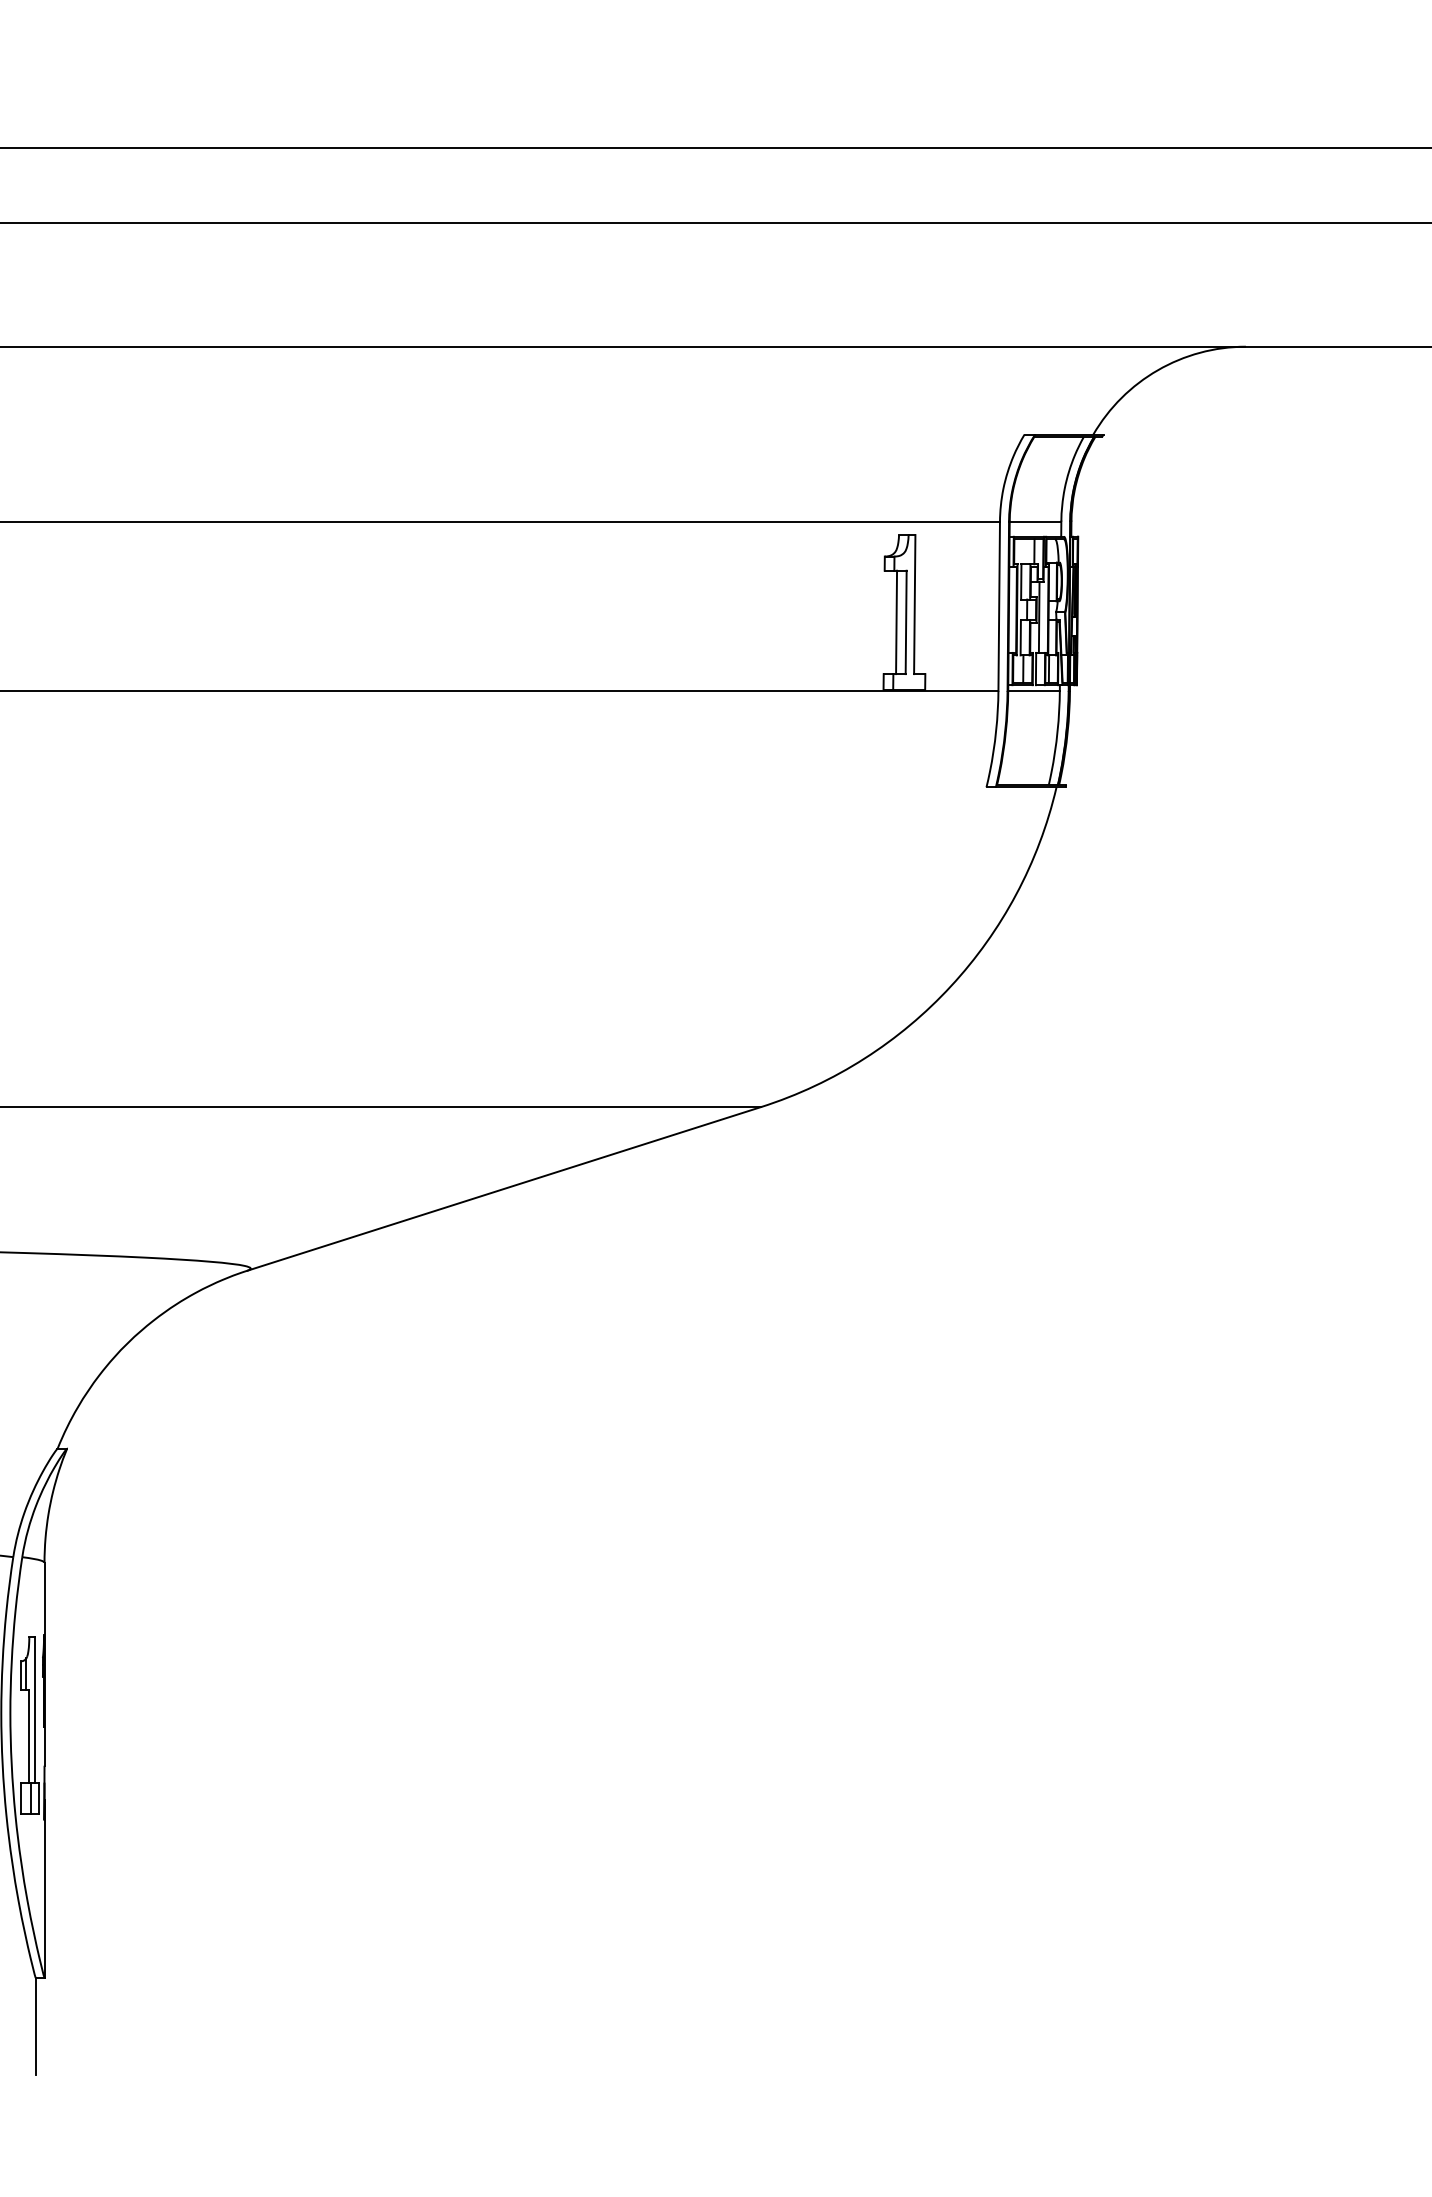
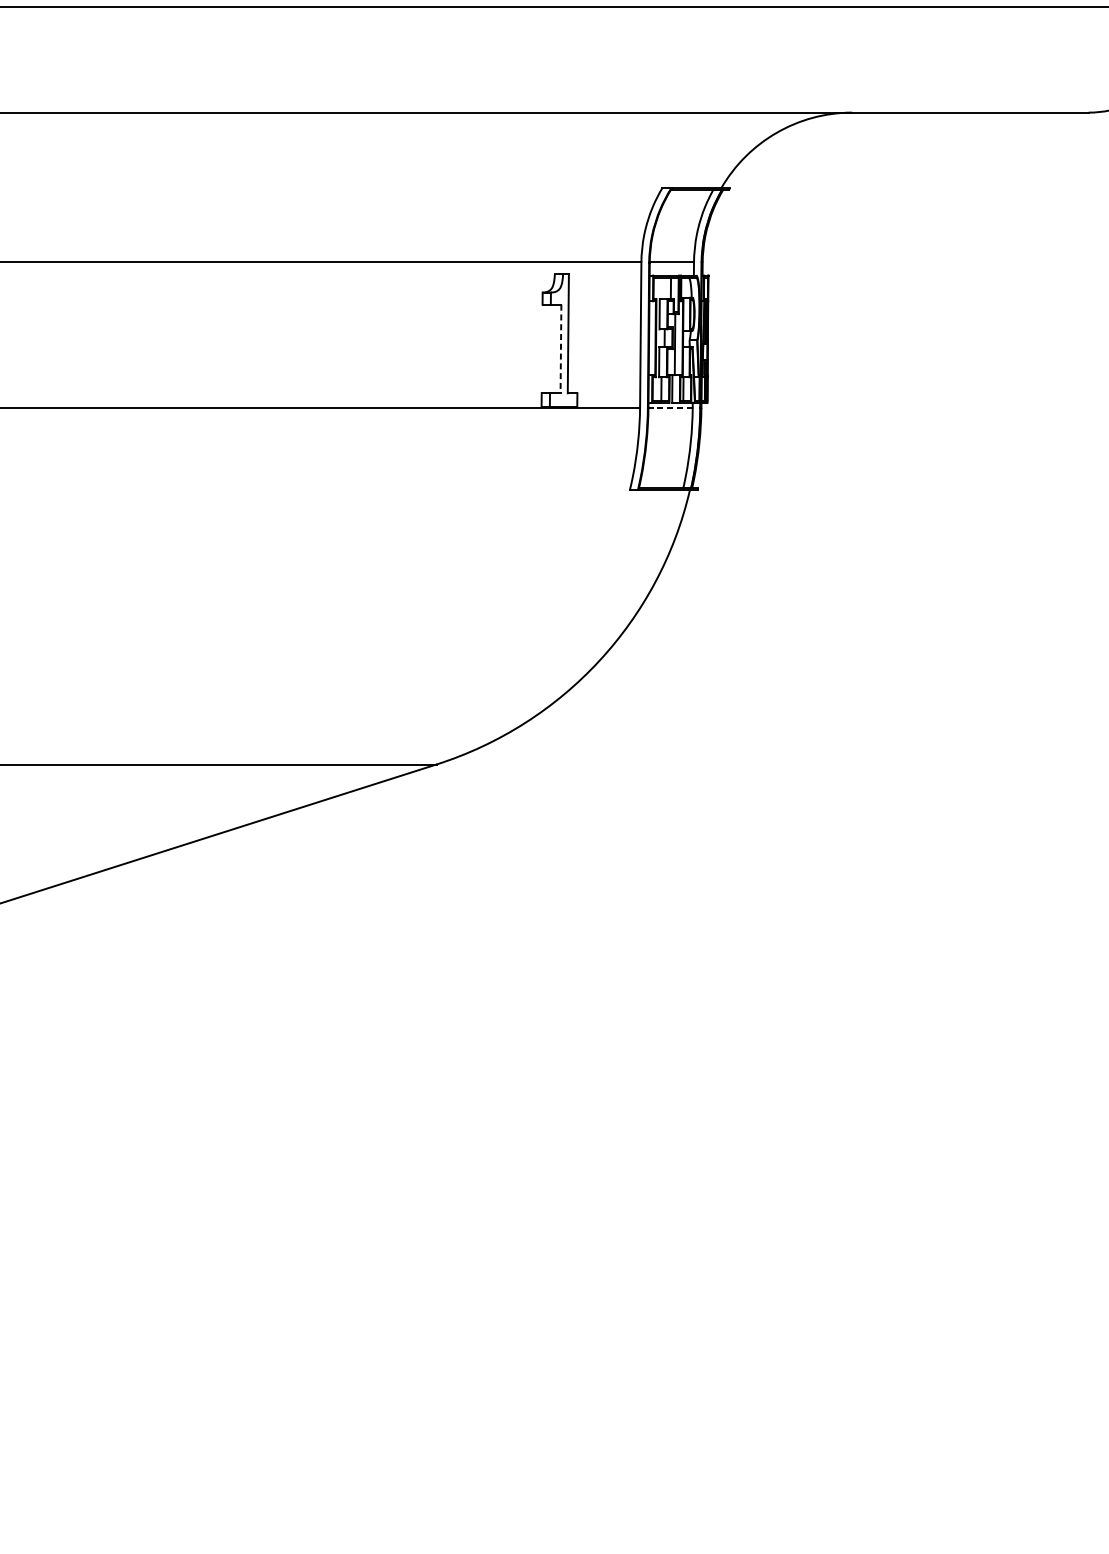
line: (896, 622) -> (552, 349), removed
line: (906, 622) -> (561, 349), solid -> dashed
line: (1034, 690) -> (670, 407), solid -> dashed

